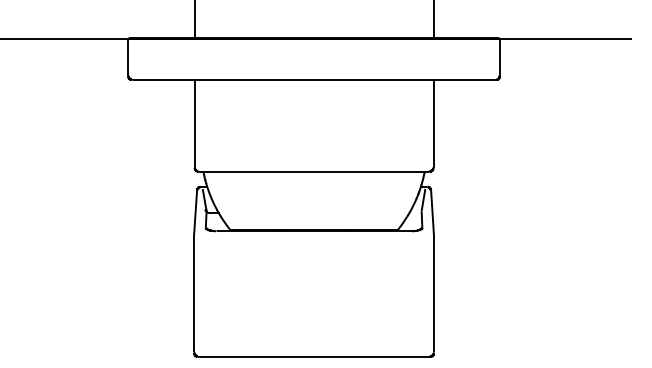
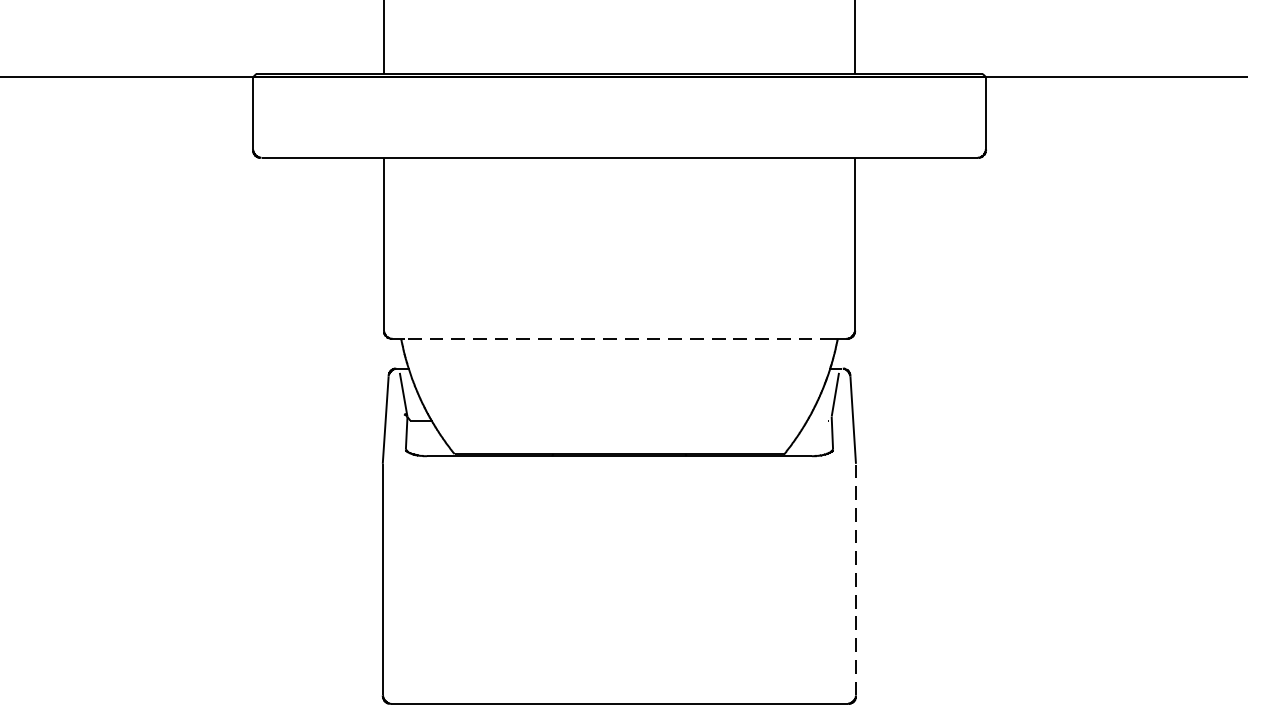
line: (314, 171) -> (620, 338), solid -> dashed
line: (433, 293) -> (855, 579), solid -> dashed

